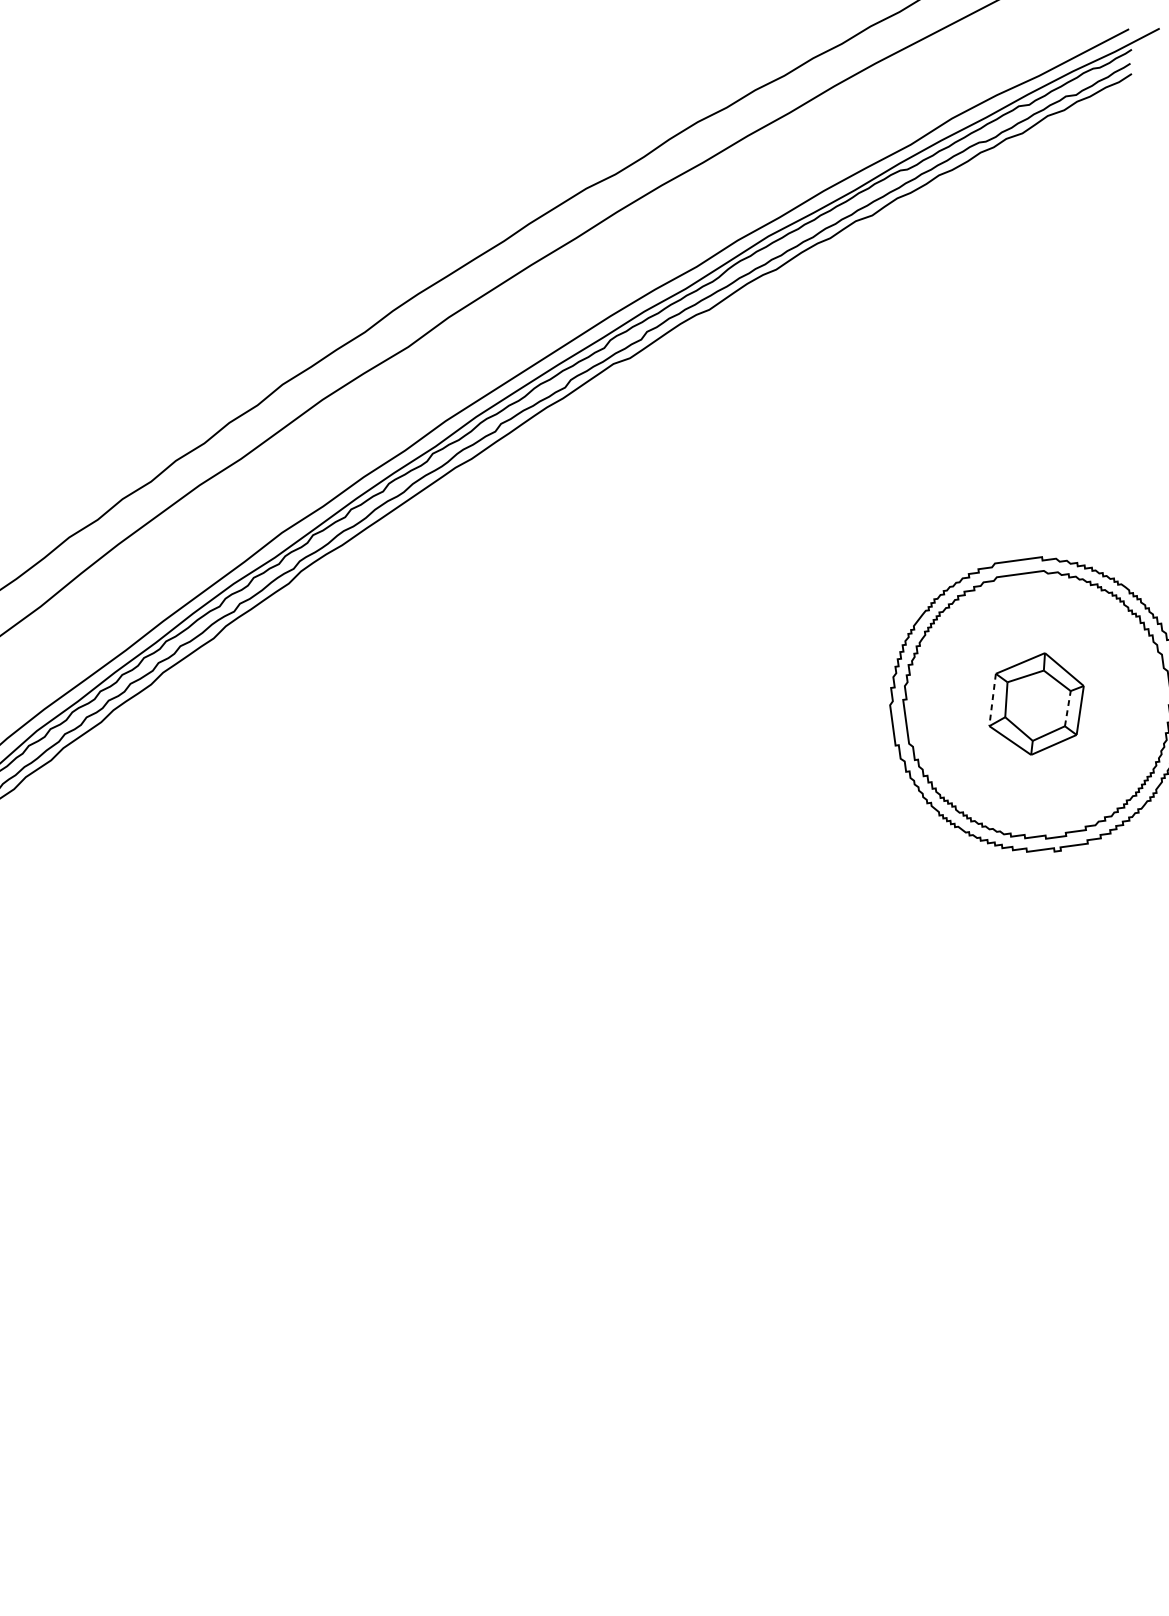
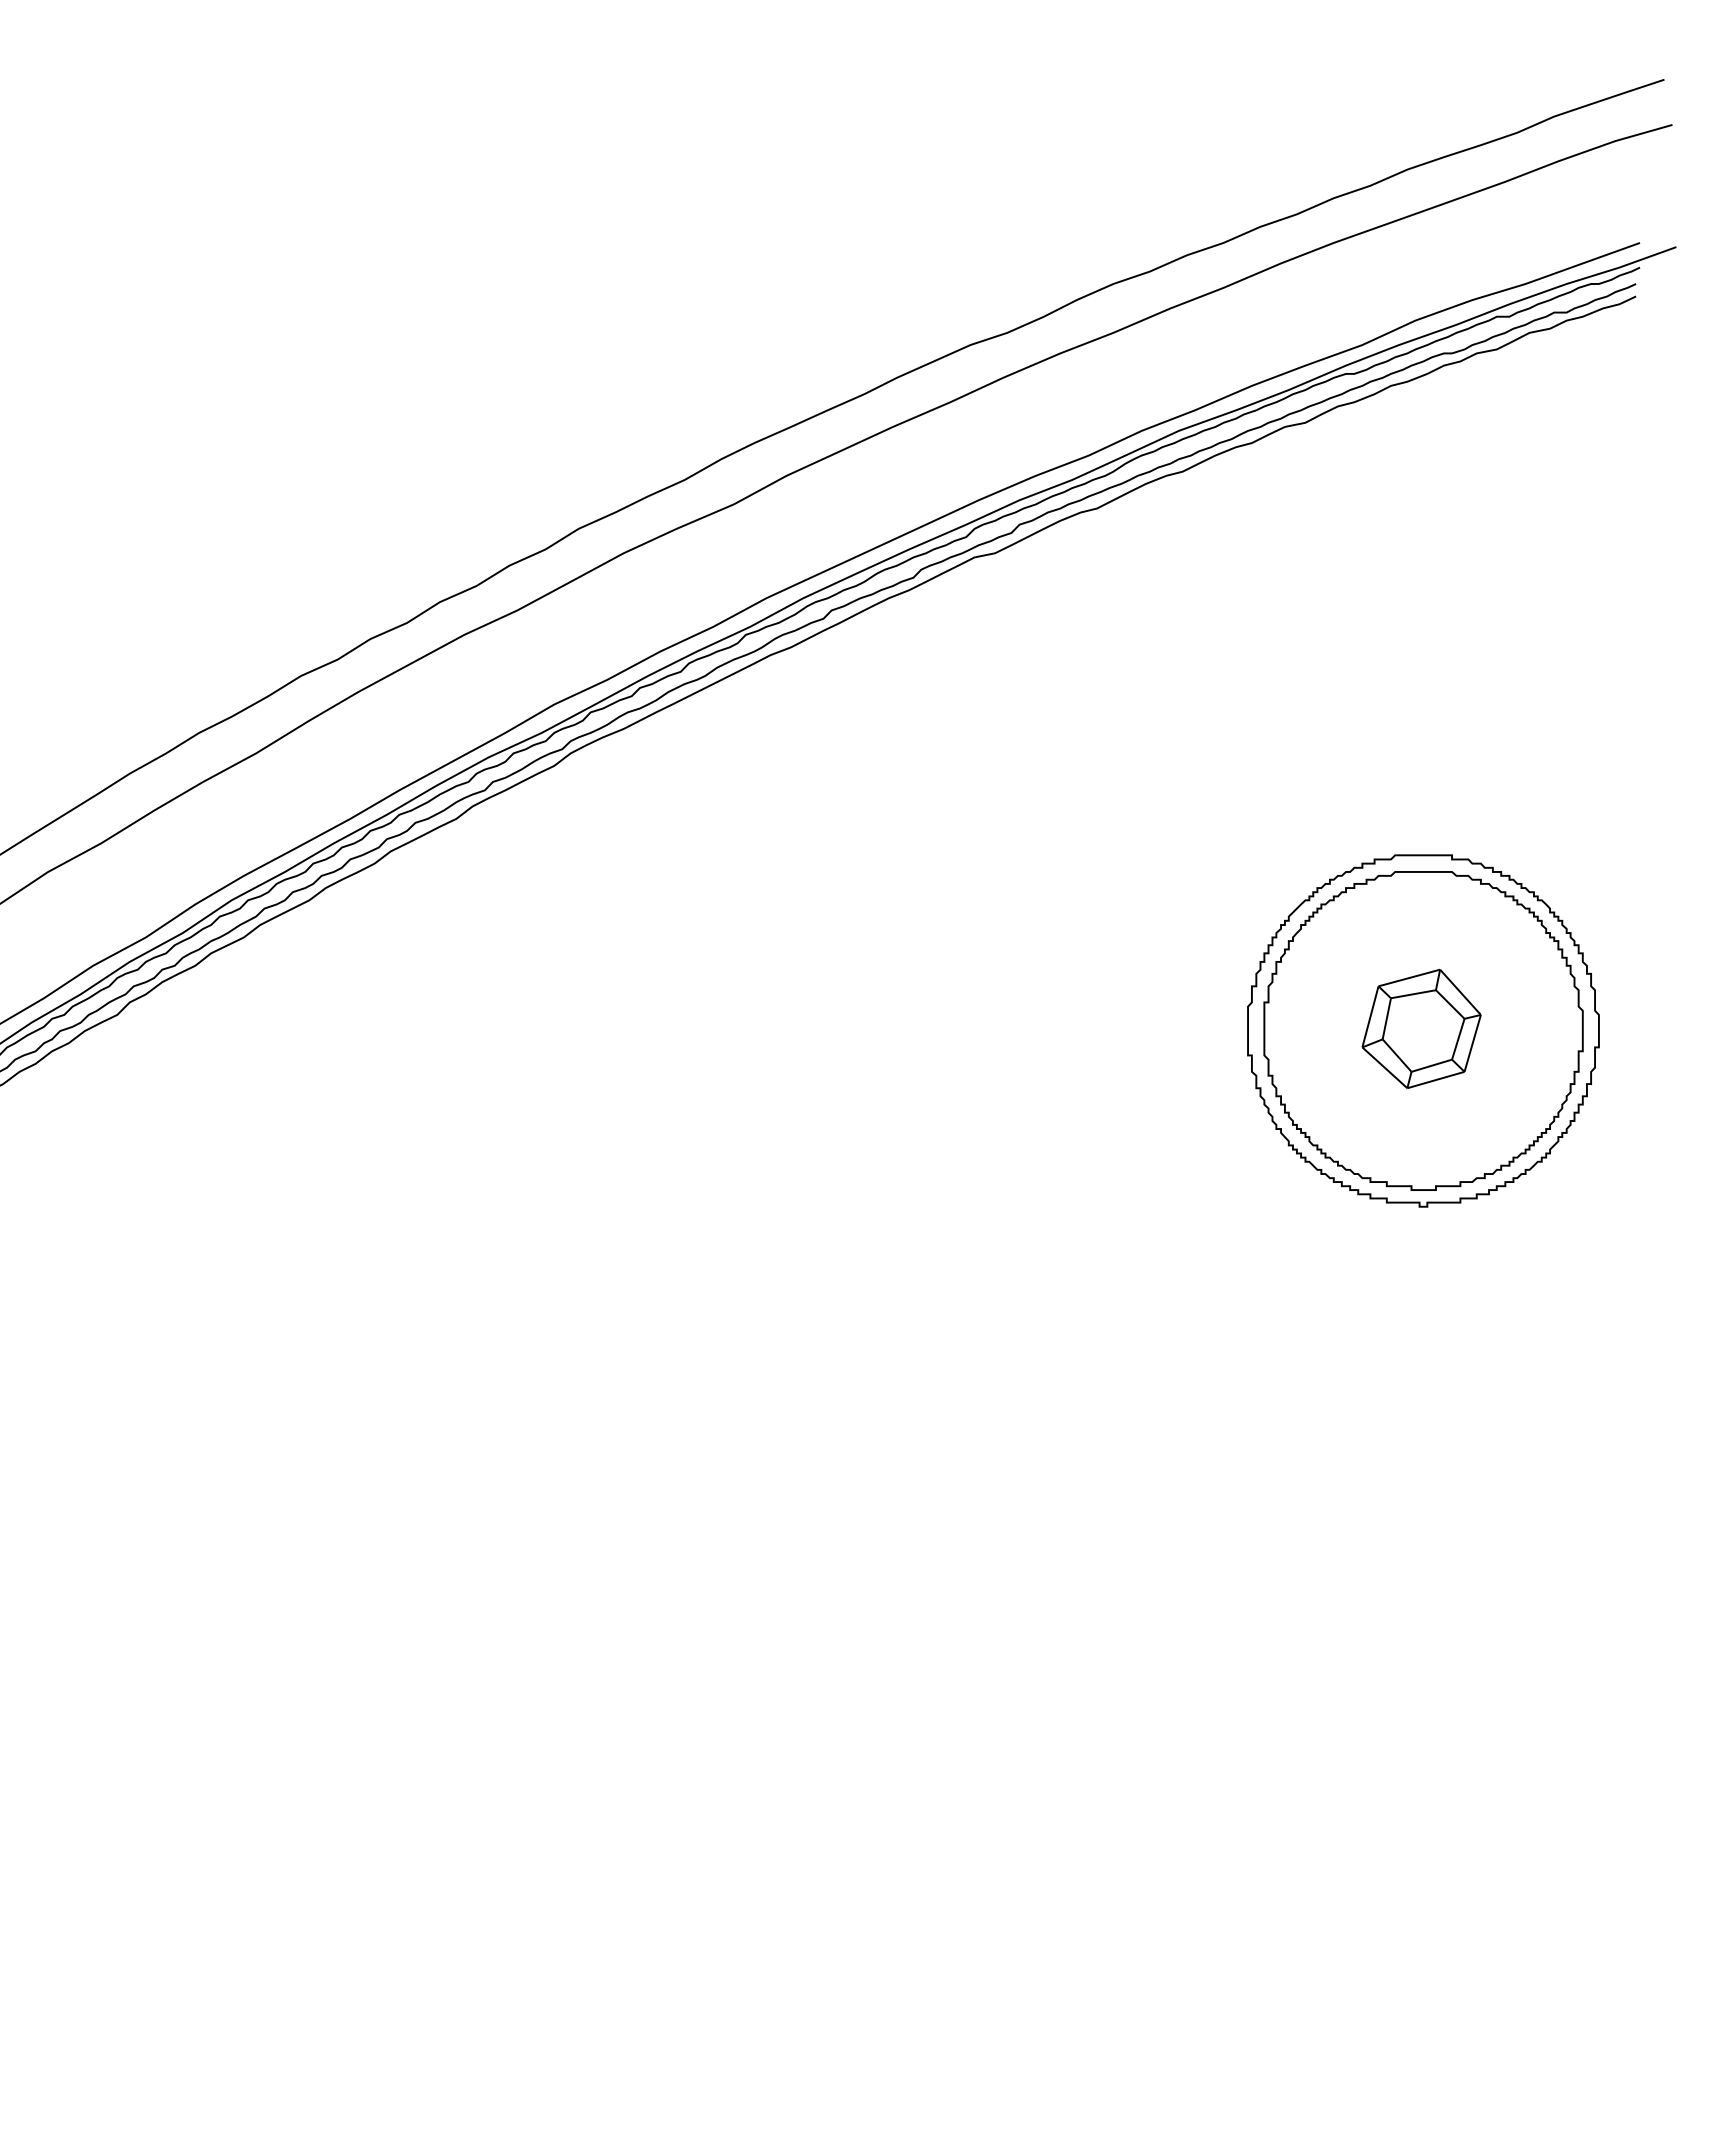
line: (992, 699) -> (1370, 1016), dashed -> solid
line: (1067, 708) -> (1458, 1038), dashed -> solid

